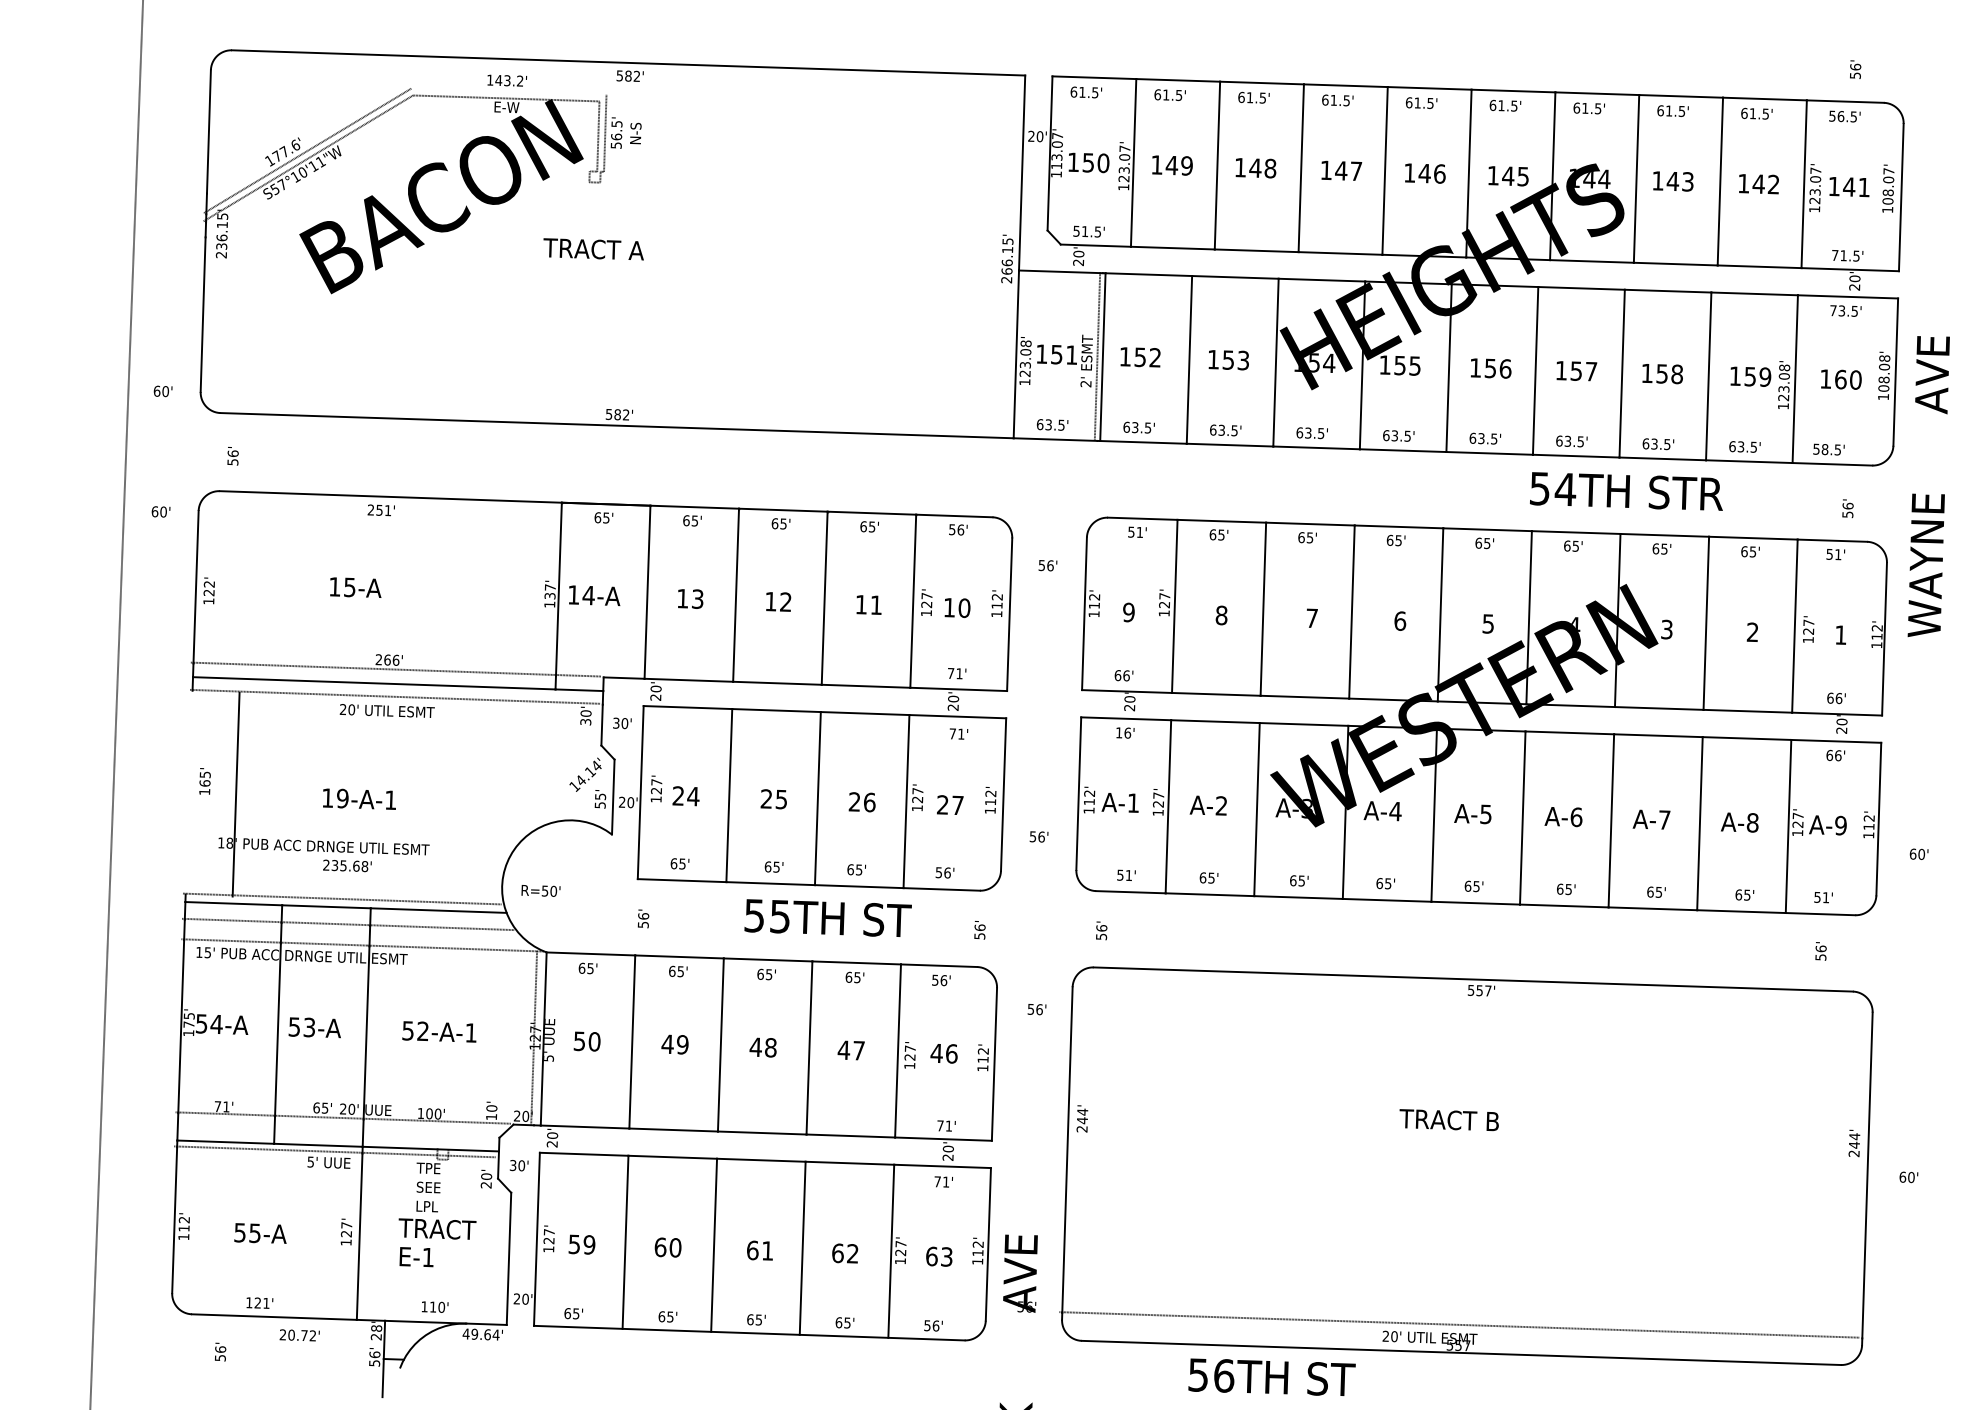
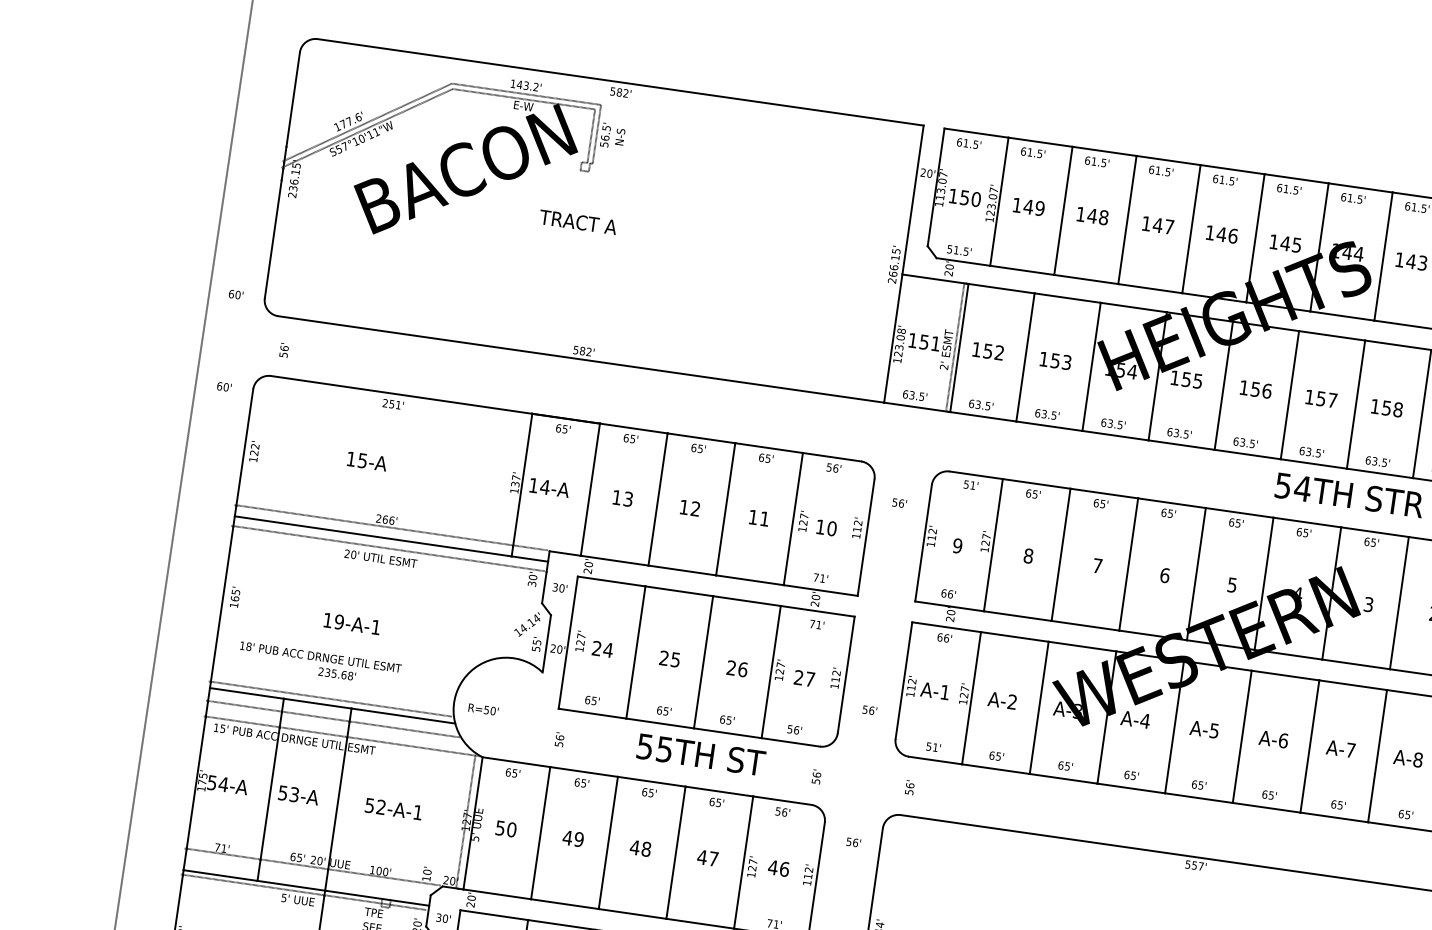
line: (508, 91) -> (526, 94), added
text: (1119, 732) -> (940, 637), 16' -> 66'
line: (235, 794) -> (221, 604), moved

